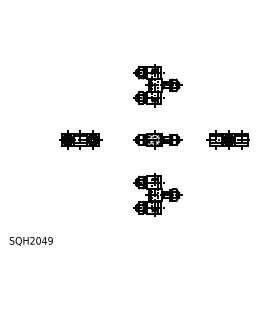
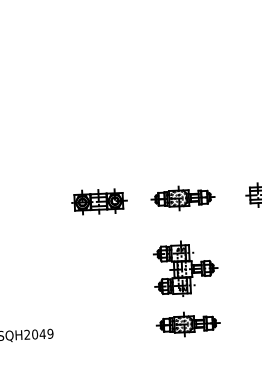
part: (157, 85) -> (179, 128), removed
part: (80, 139) -> (98, 201), moved
part: (157, 237) -> (187, 323), added

